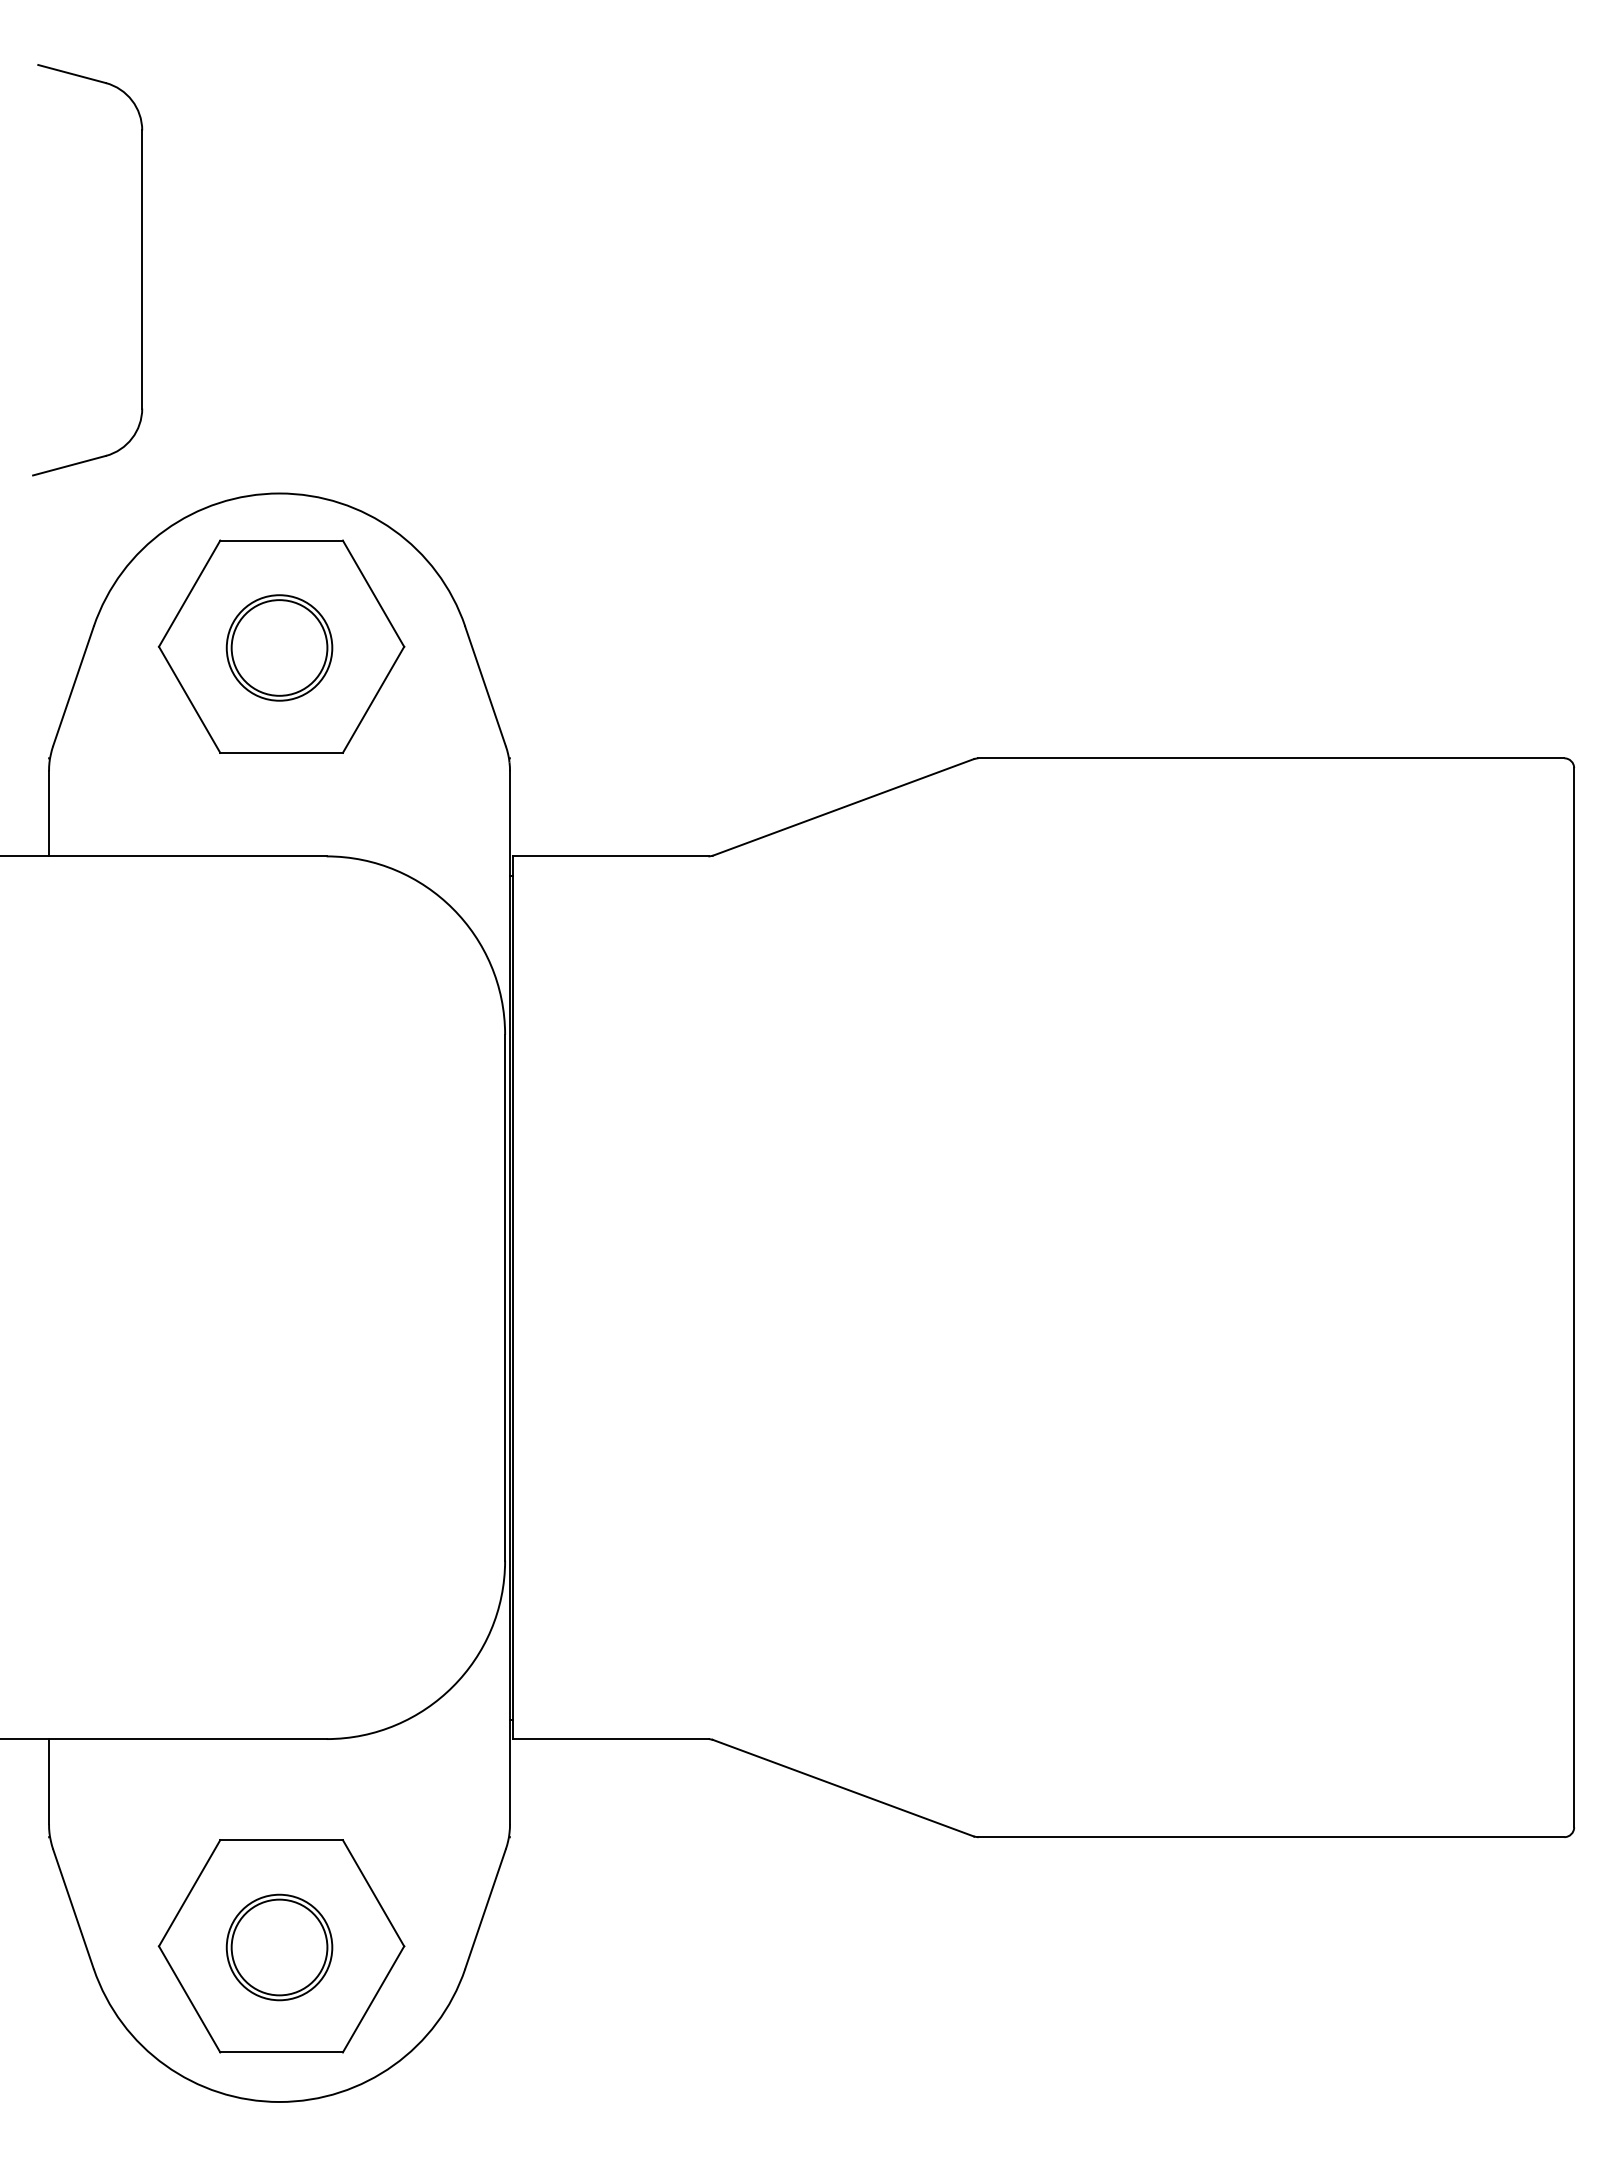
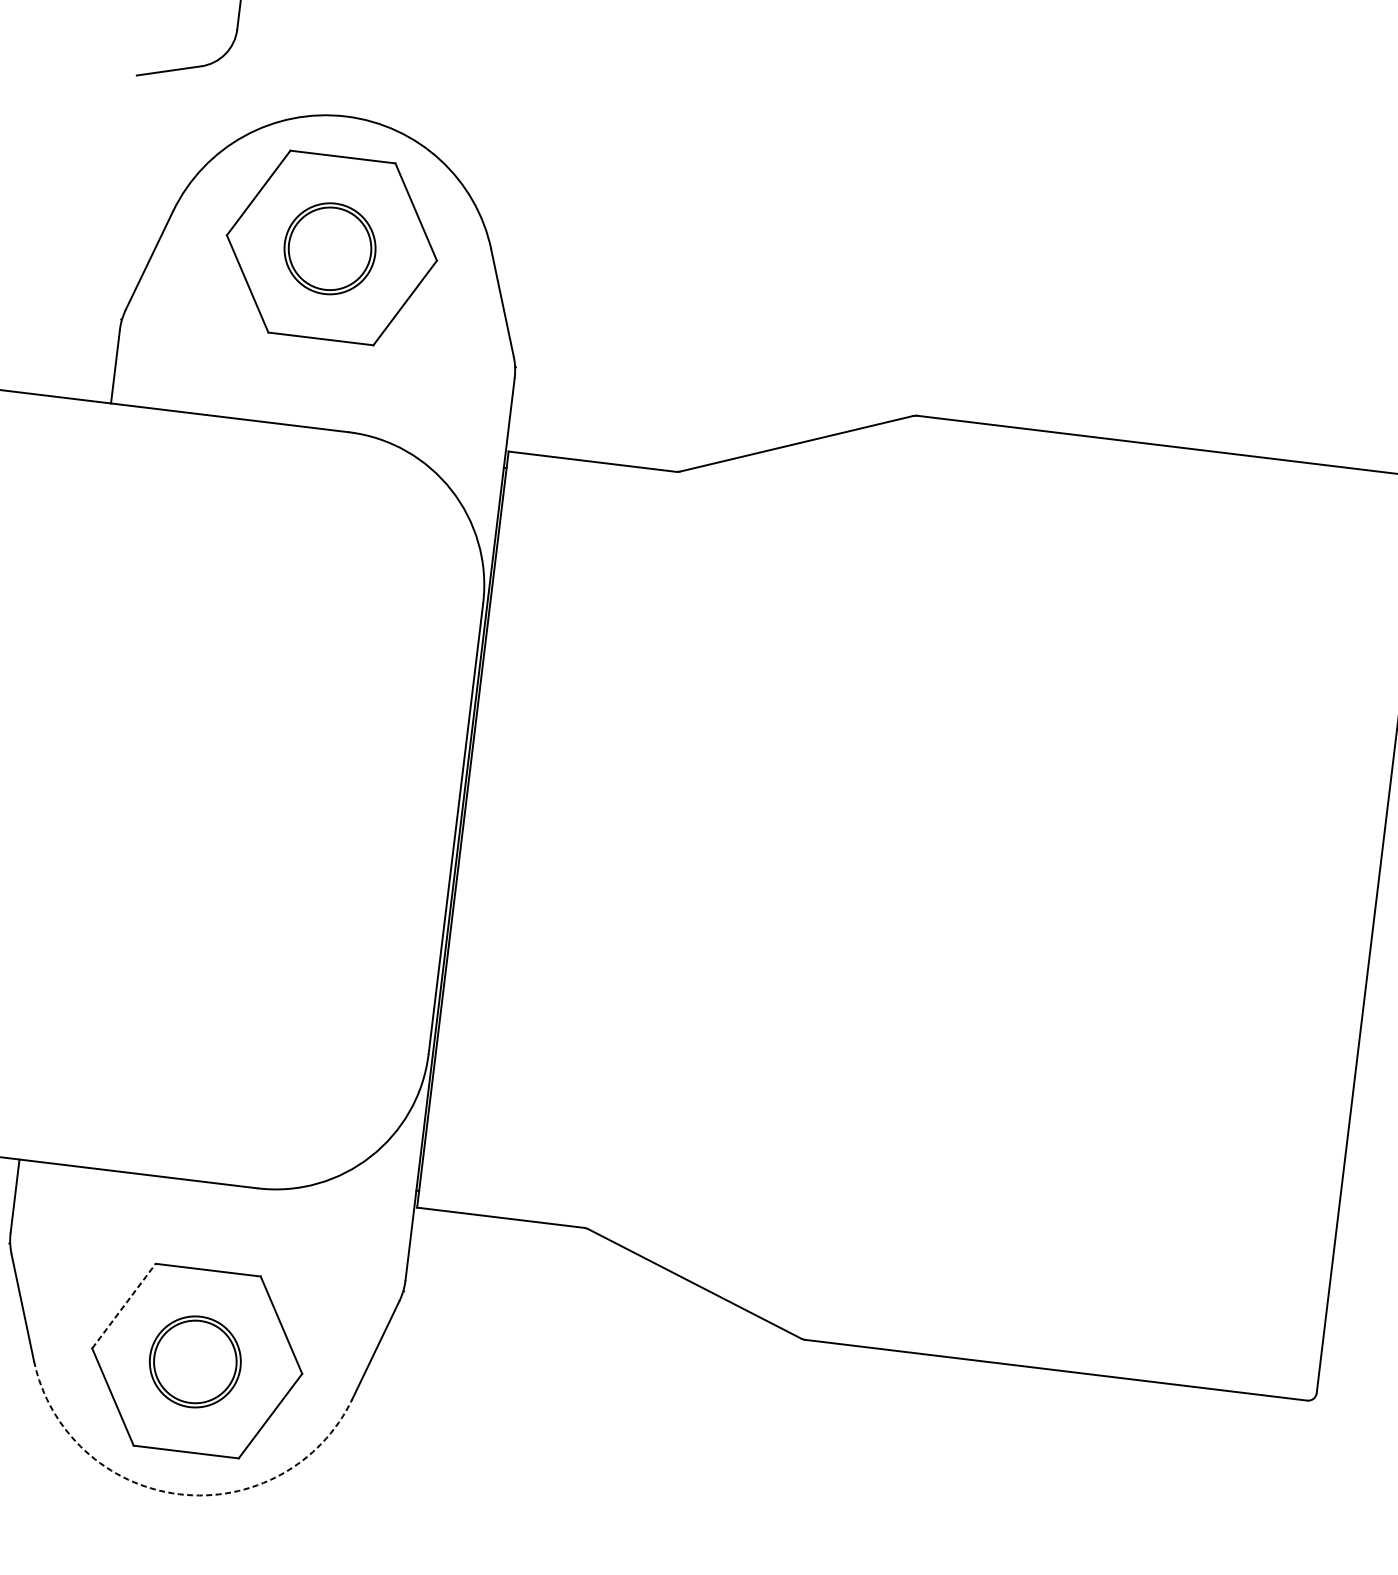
line: (189, 1892) -> (123, 1305), solid -> dashed
arc: (279, 2101) -> (179, 1493), solid -> dashed

